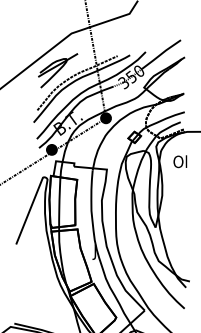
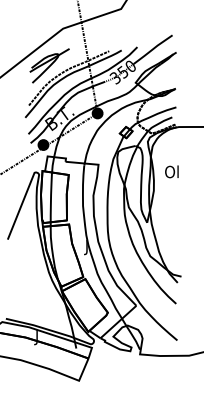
text: (179, 161) -> (171, 171), moved

